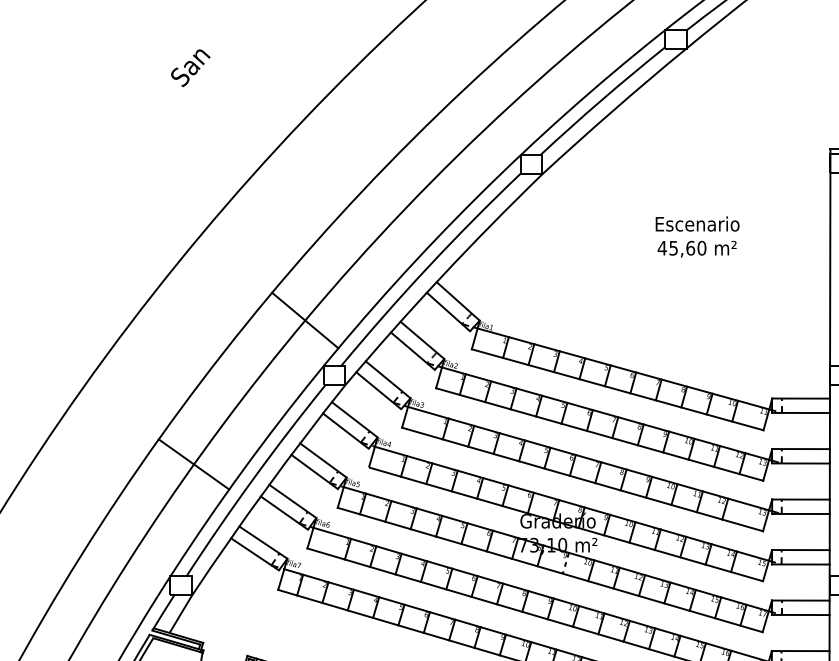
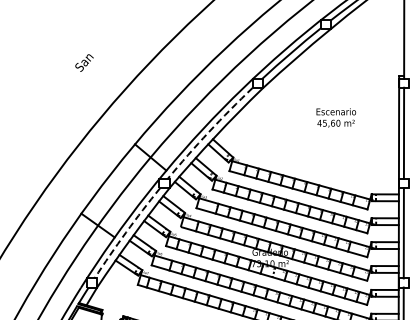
text: (190, 66) -> (84, 62), moved
arc: (427, 267) -> (208, 132), solid -> dashed
arc: (254, 479) -> (126, 232), solid -> dashed

